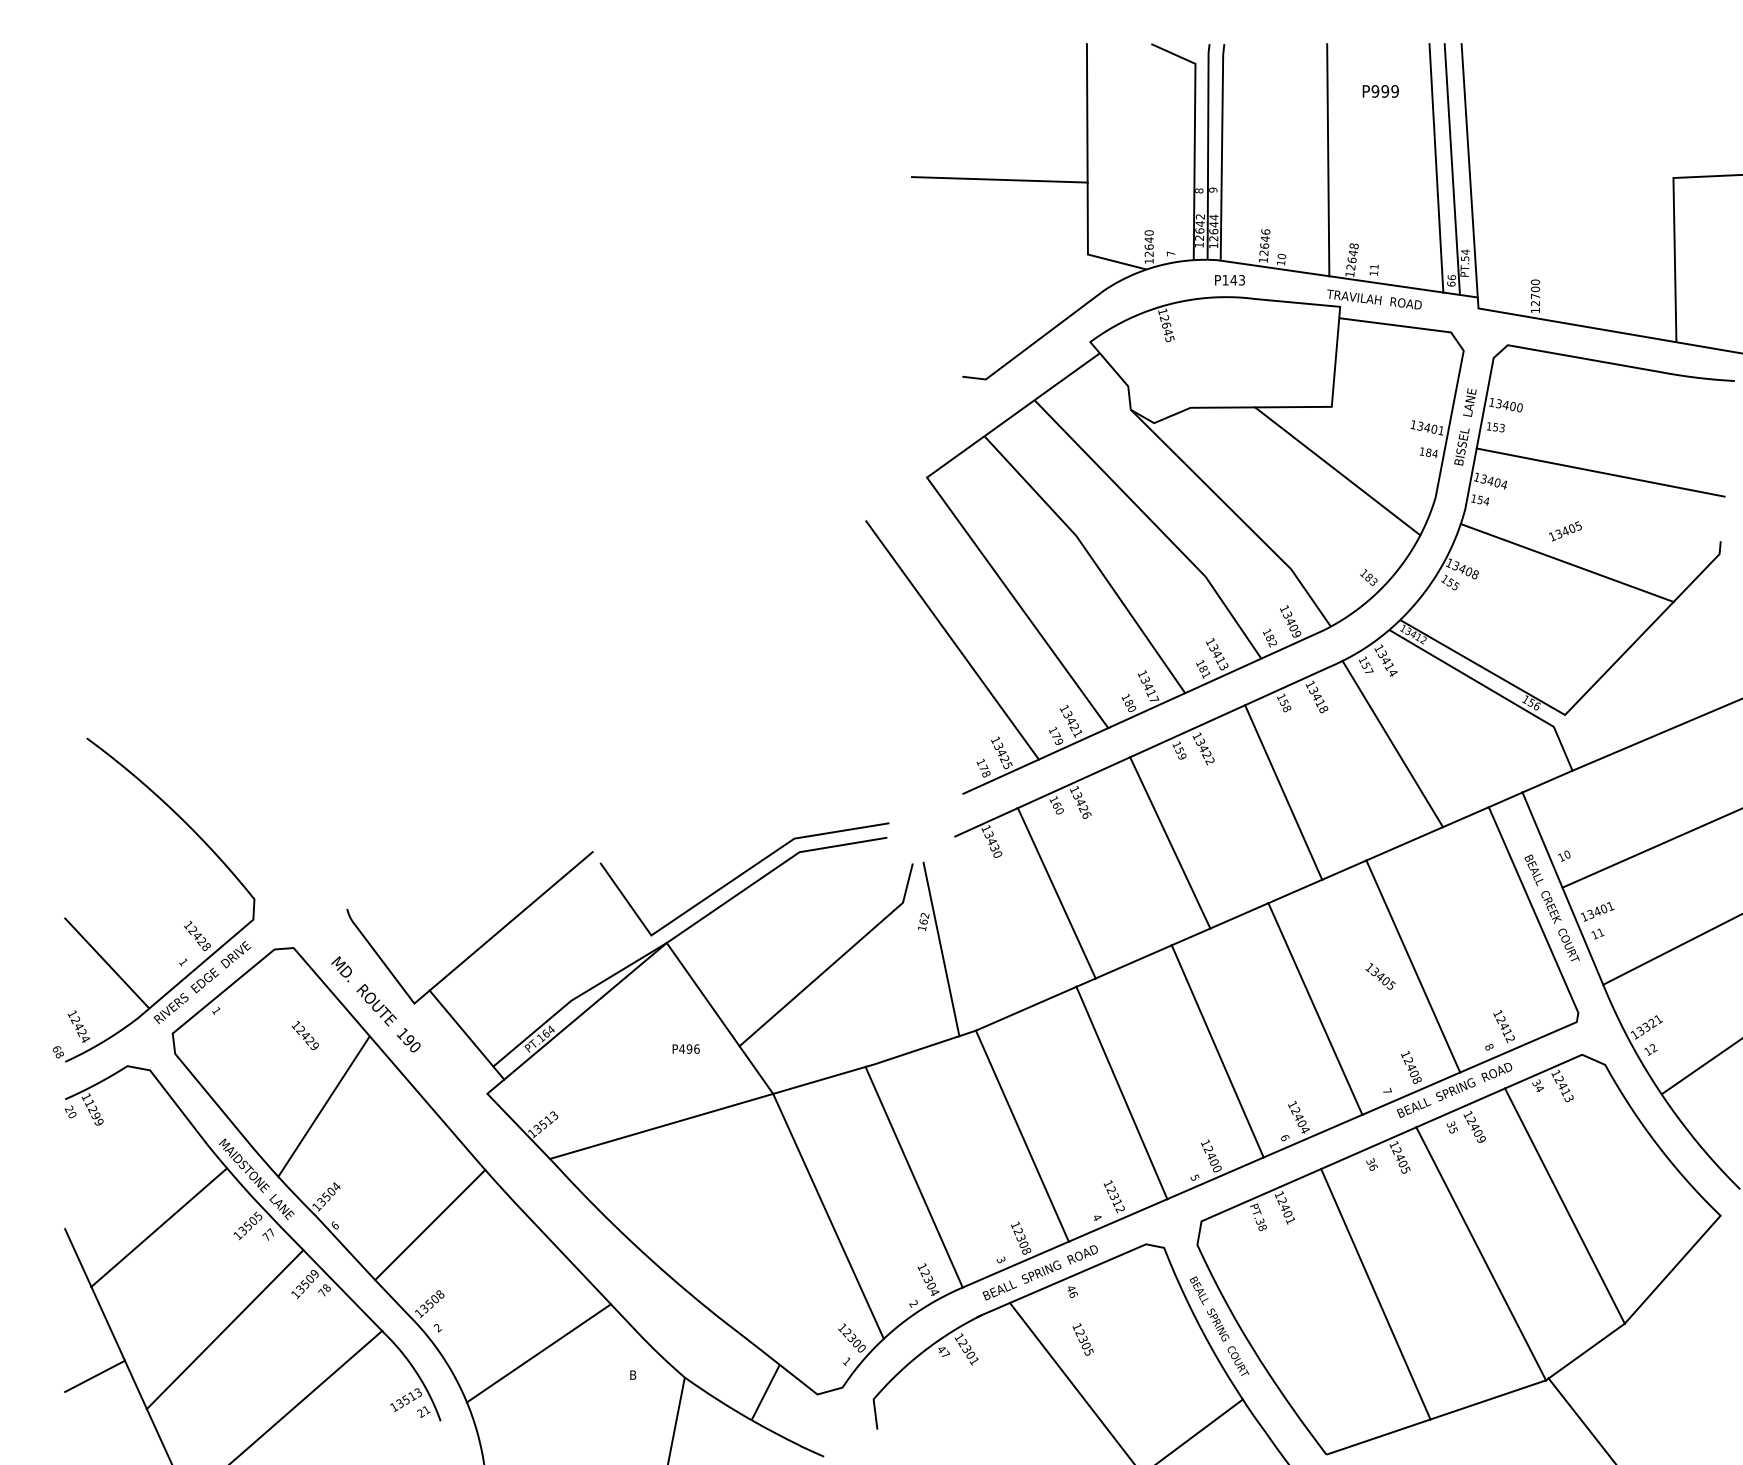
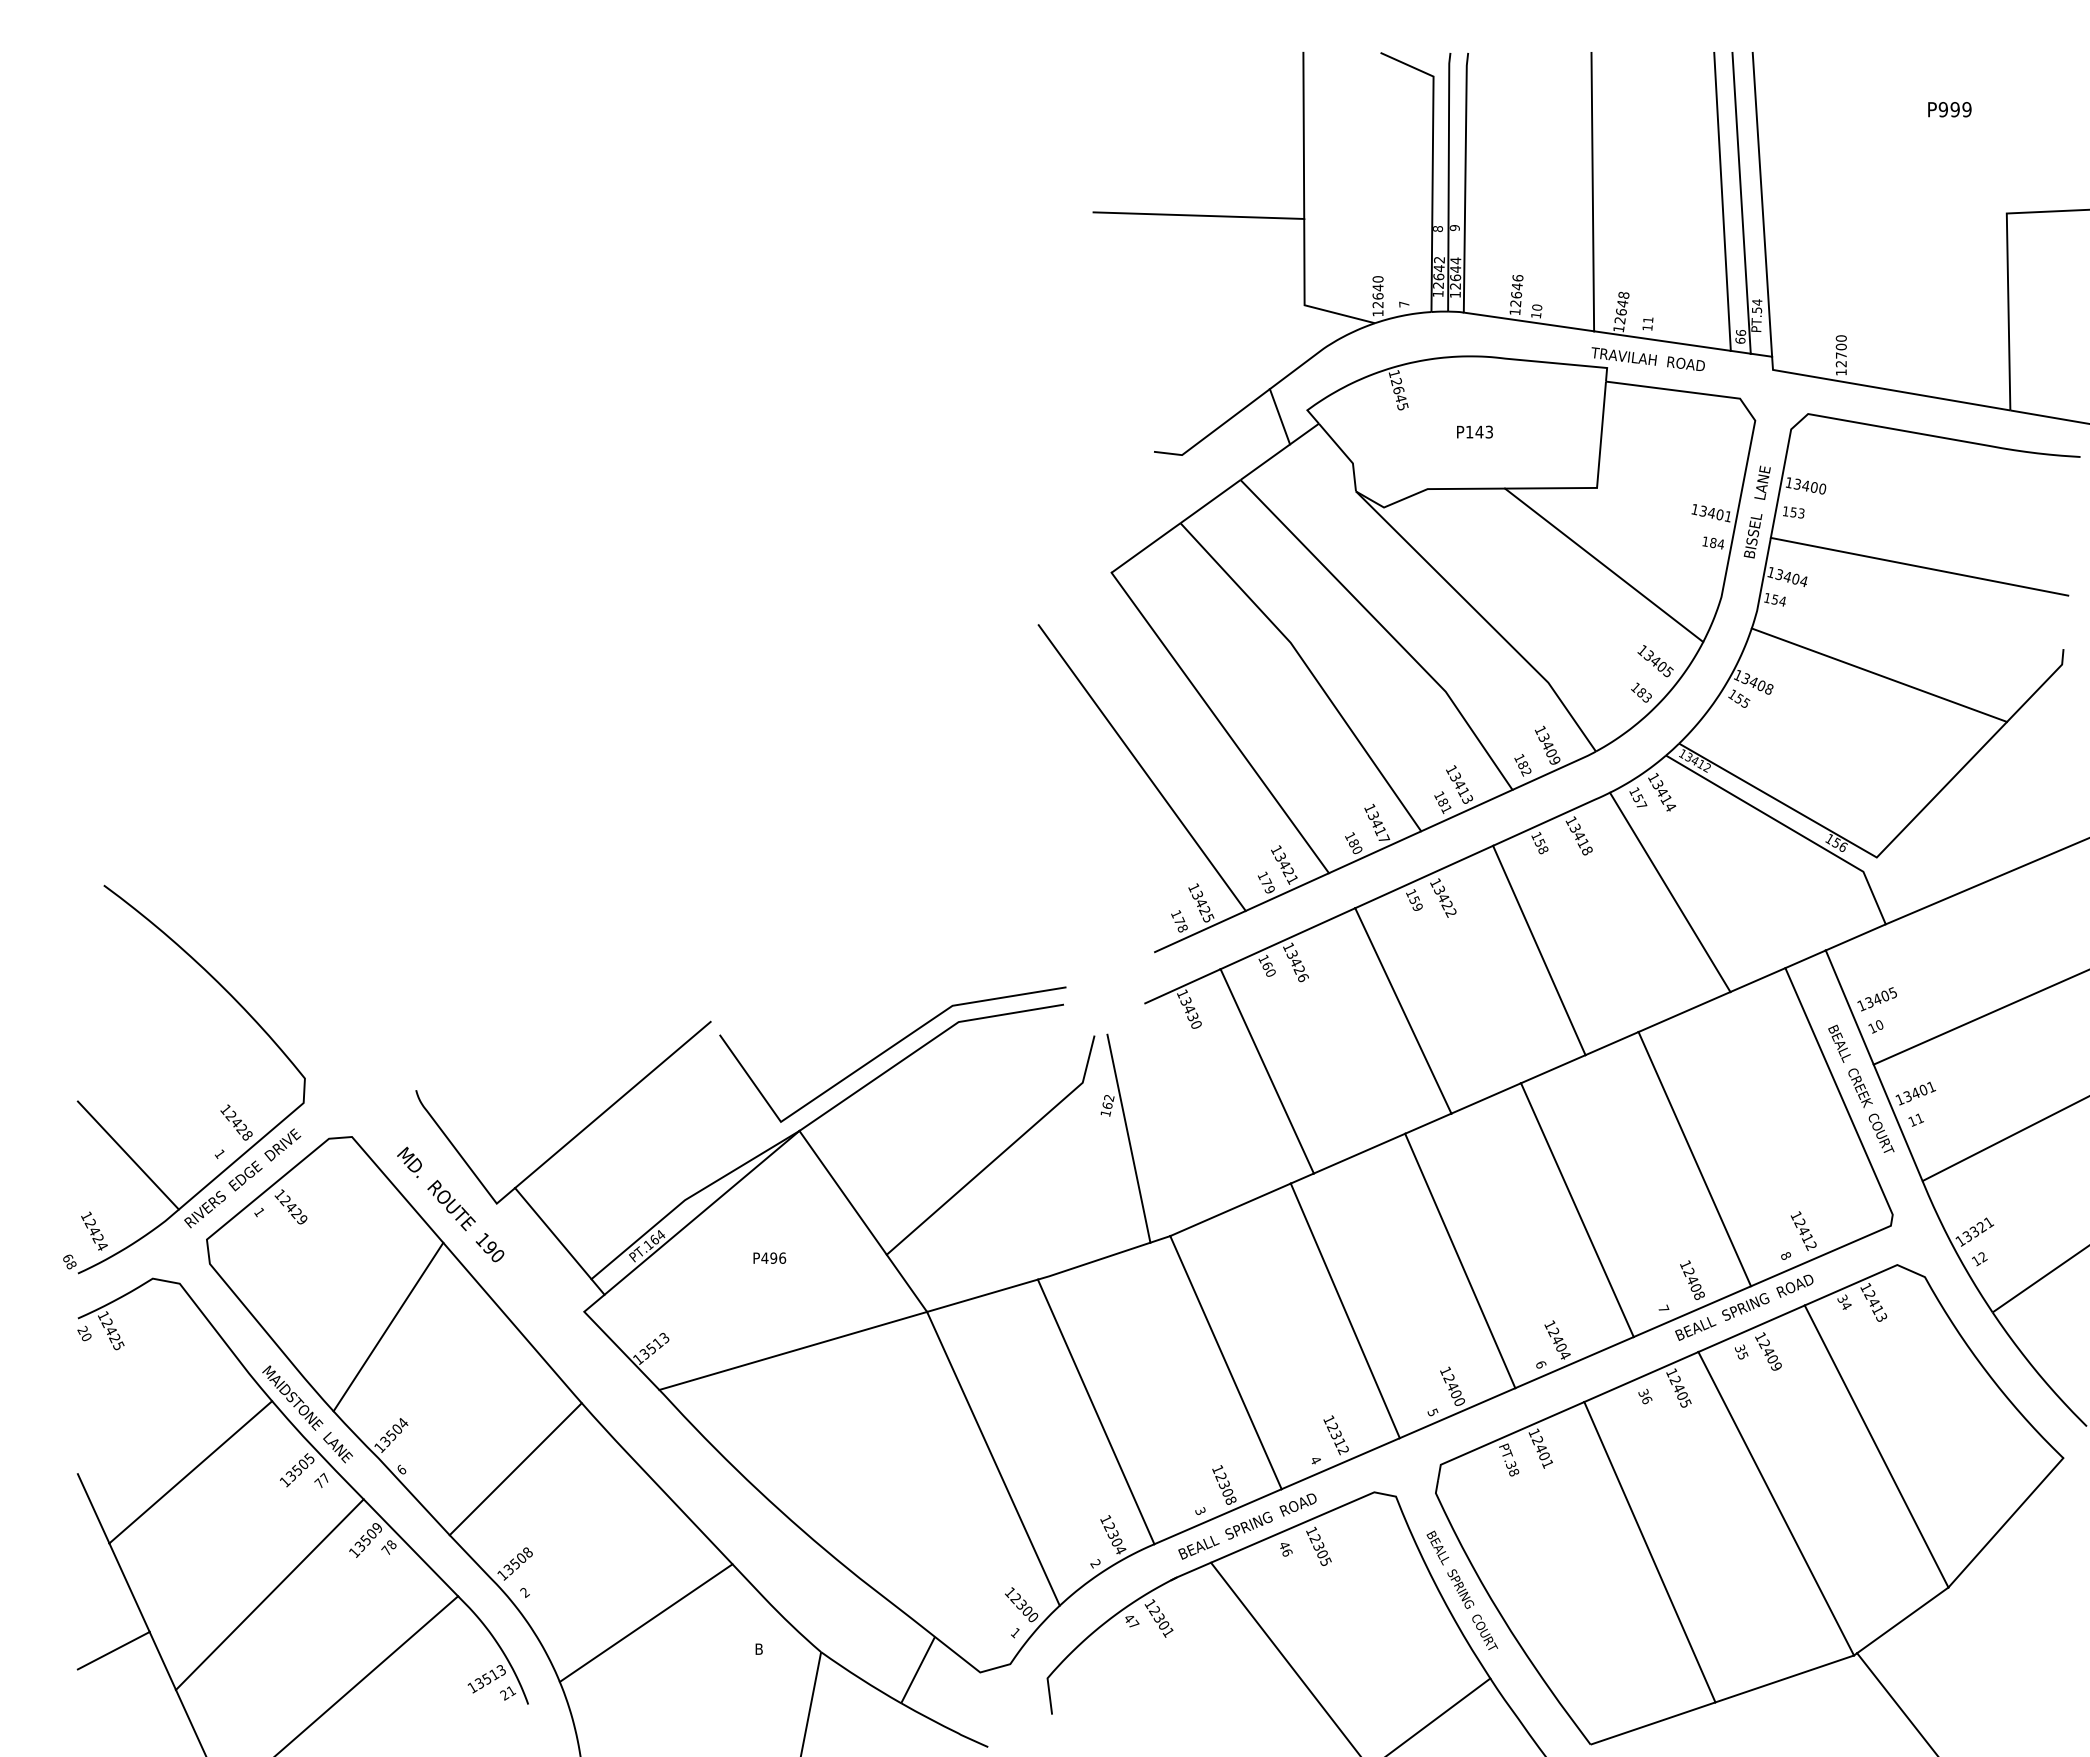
text: (1380, 91) -> (1949, 109), moved
text: (1229, 279) -> (1474, 431), moved
line: (1067, 347) -> (1279, 416), added
text: (1564, 531) -> (1876, 999), moved
text: (1380, 976) -> (1655, 661), moved
text: (304, 1035) -> (290, 1206), moved
text: (685, 1048) -> (769, 1257), moved
text: (93, 1112) -> (112, 1334), 11299 -> 12425
text: (1082, 1339) -> (1318, 1546), moved

